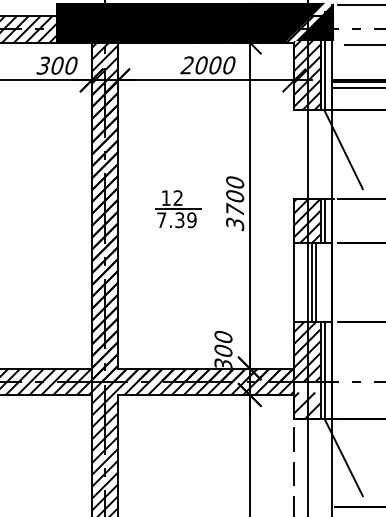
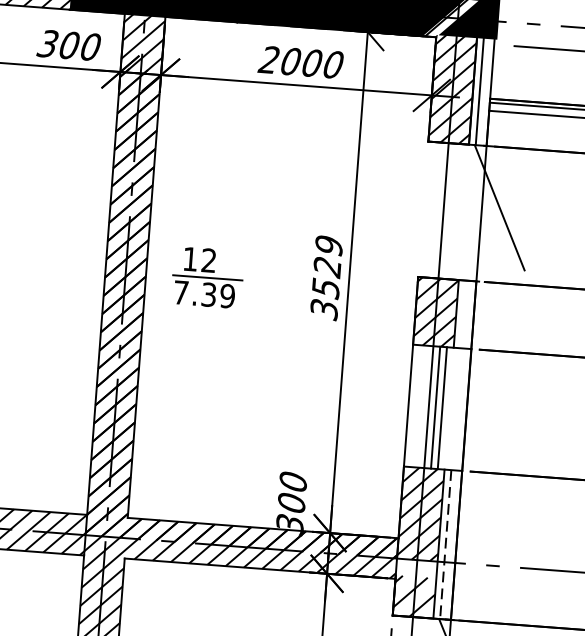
text: (235, 196) -> (328, 267), 3700 -> 3529
part: (178, 209) -> (208, 278), moved
line: (325, 220) -> (463, 314), removed
line: (325, 370) -> (446, 544), solid -> dashed

